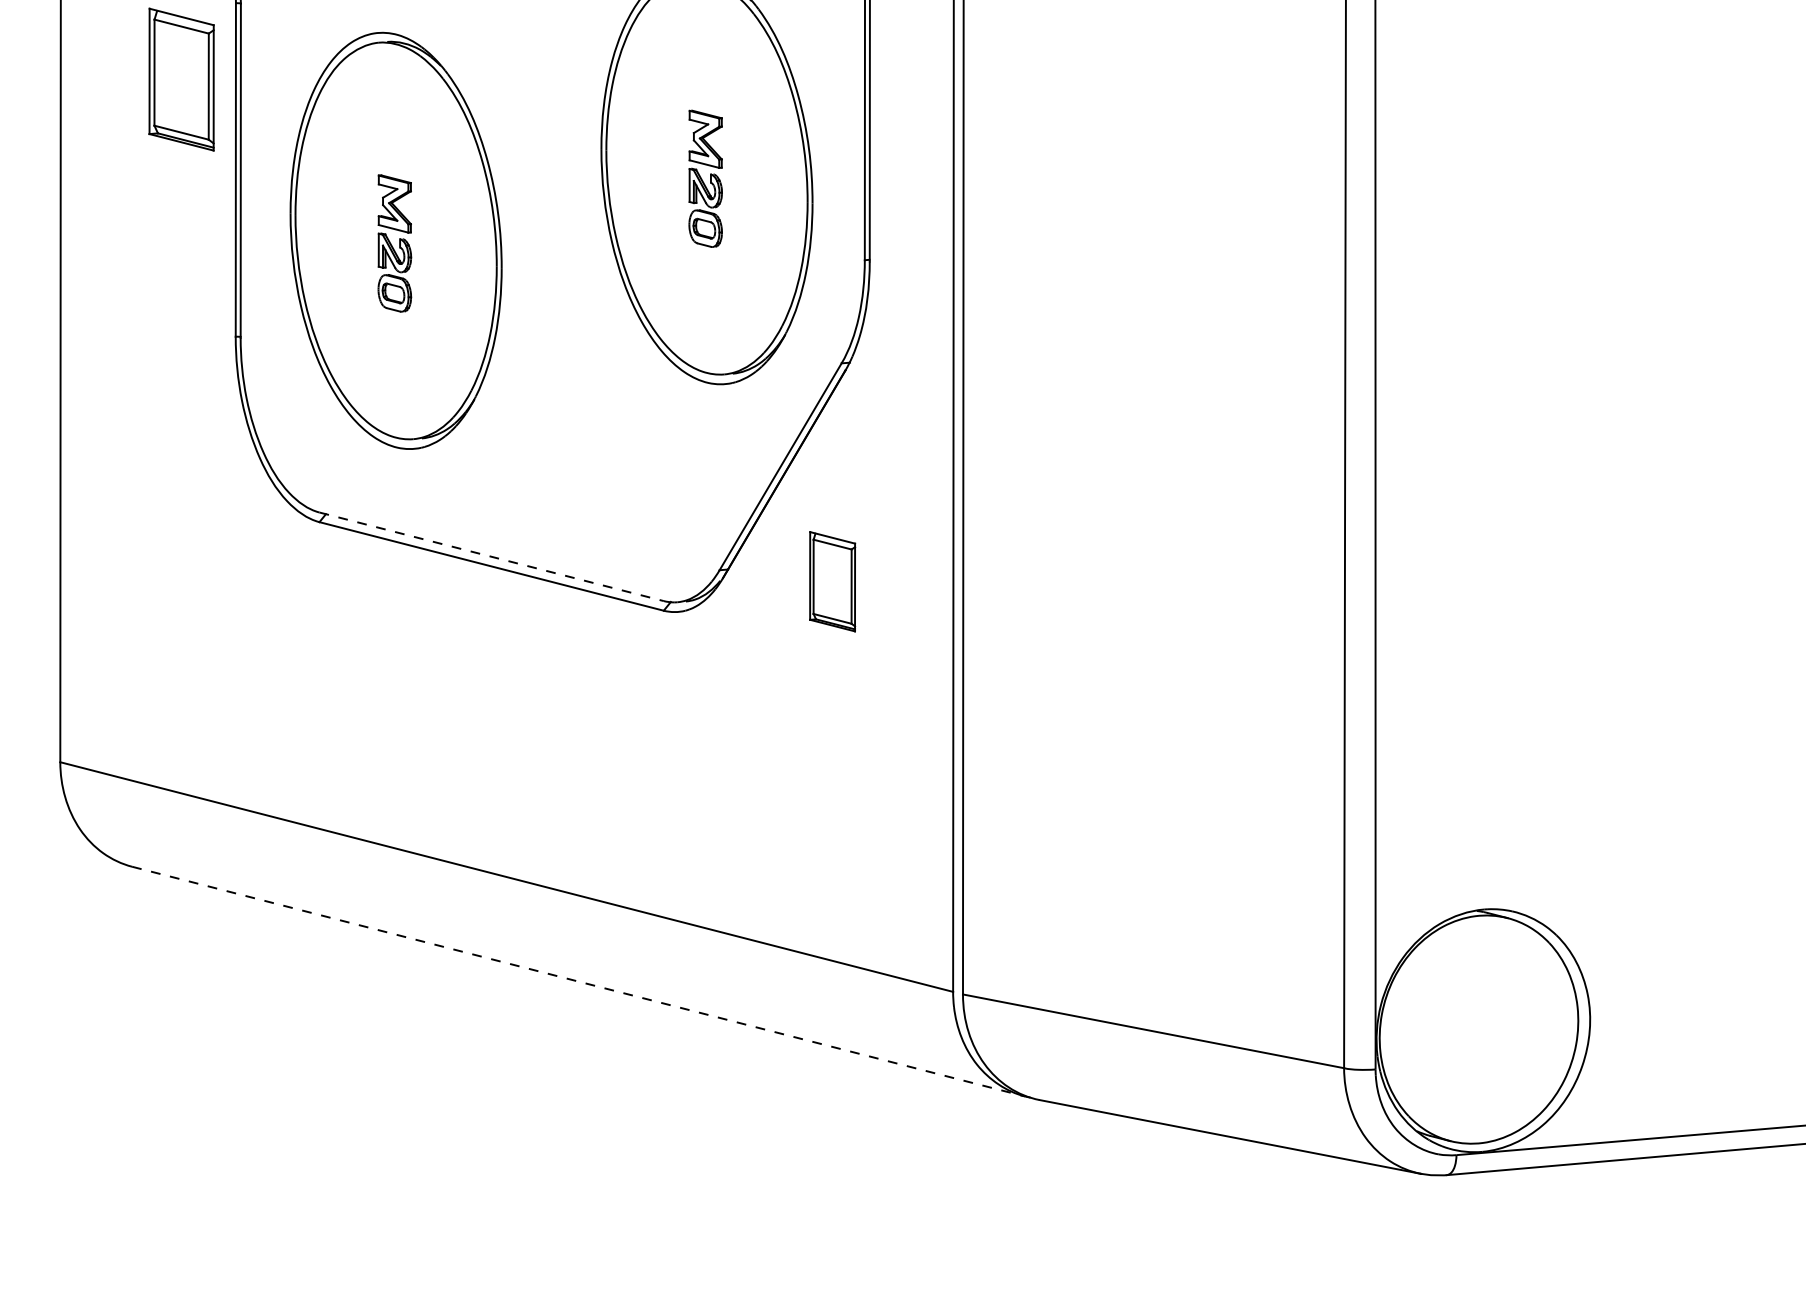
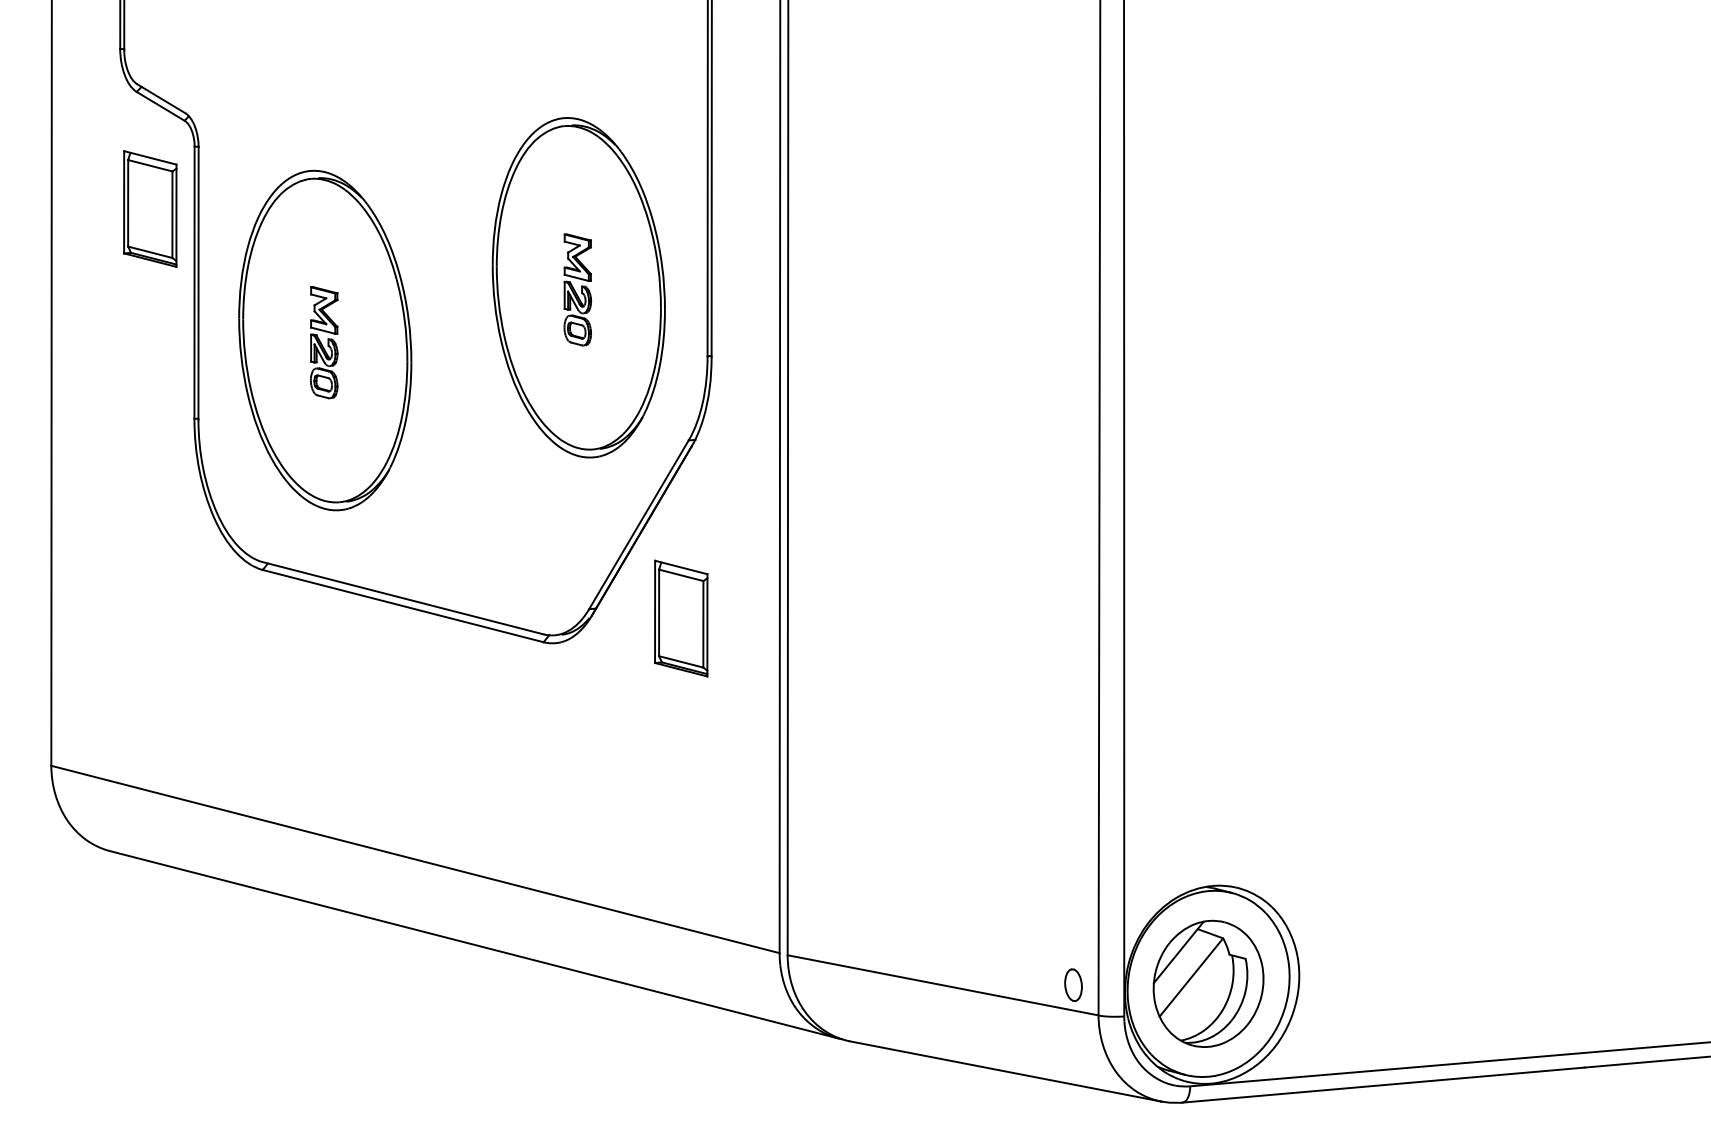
line: (492, 557) -> (403, 598), dashed -> solid
part: (832, 581) -> (681, 618), size x1.43
line: (579, 981) -> (474, 944), dashed -> solid
part: (1478, 1029) -> (1208, 983), added
part: (1313, 1030) -> (1073, 984), added

